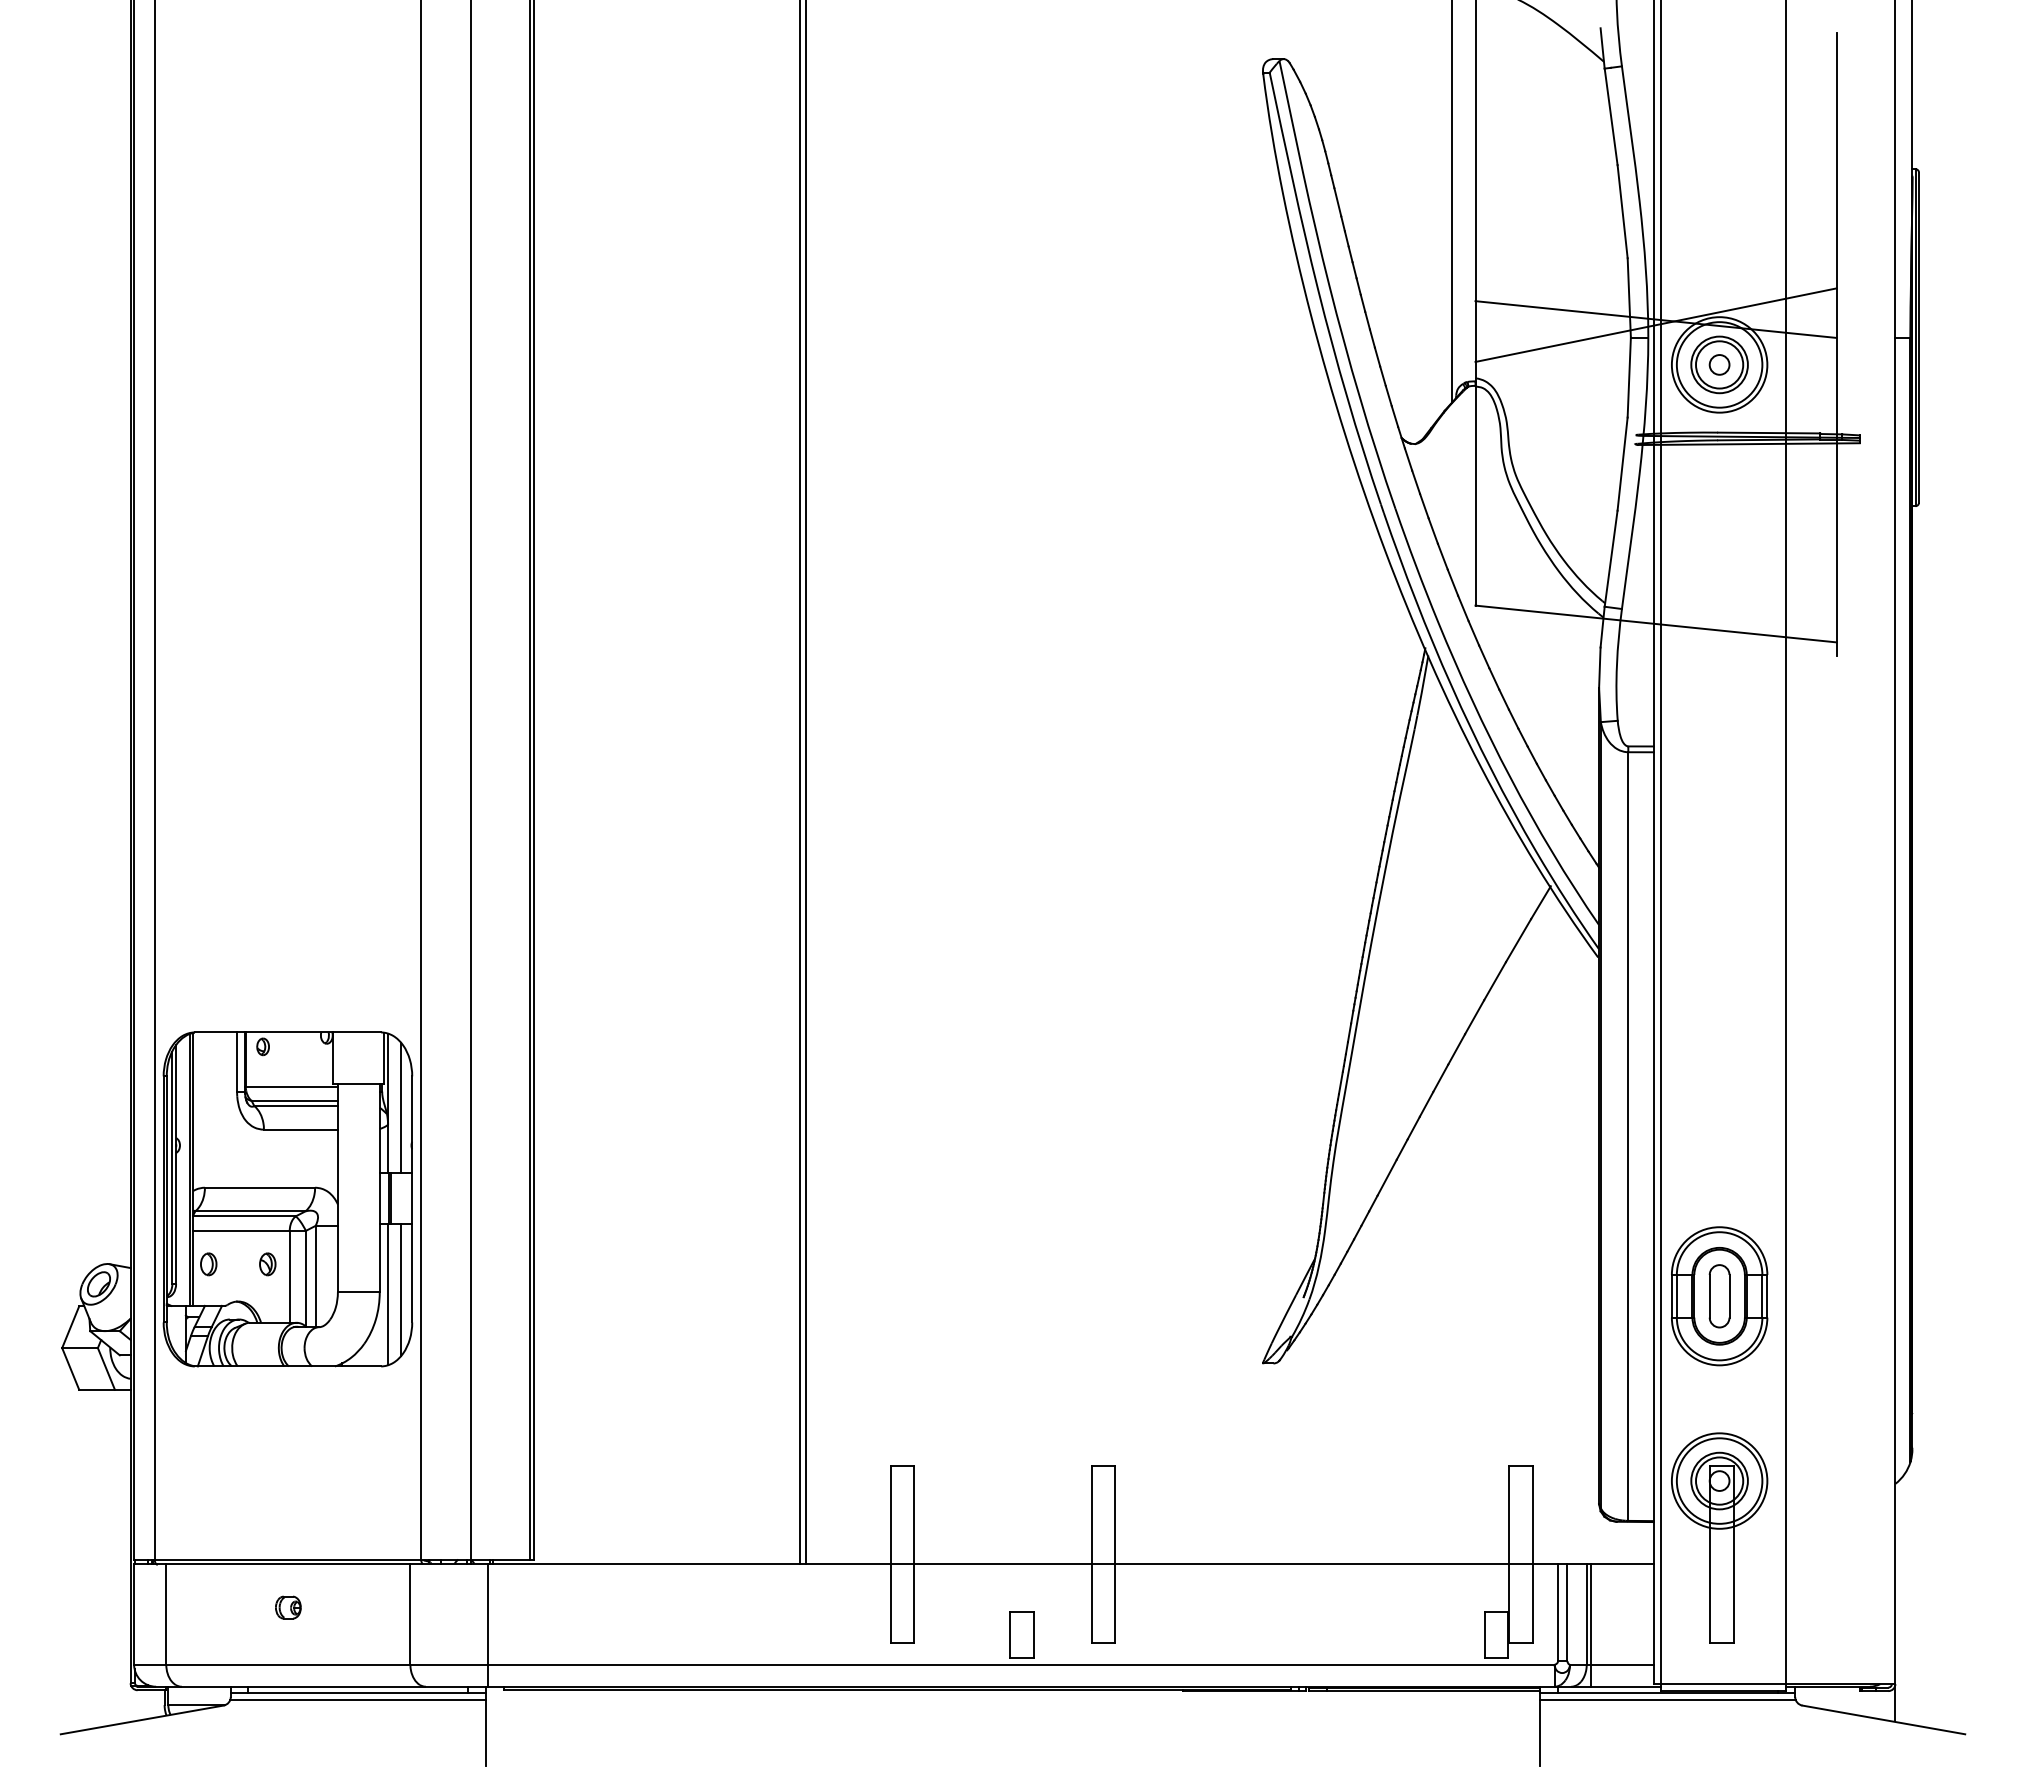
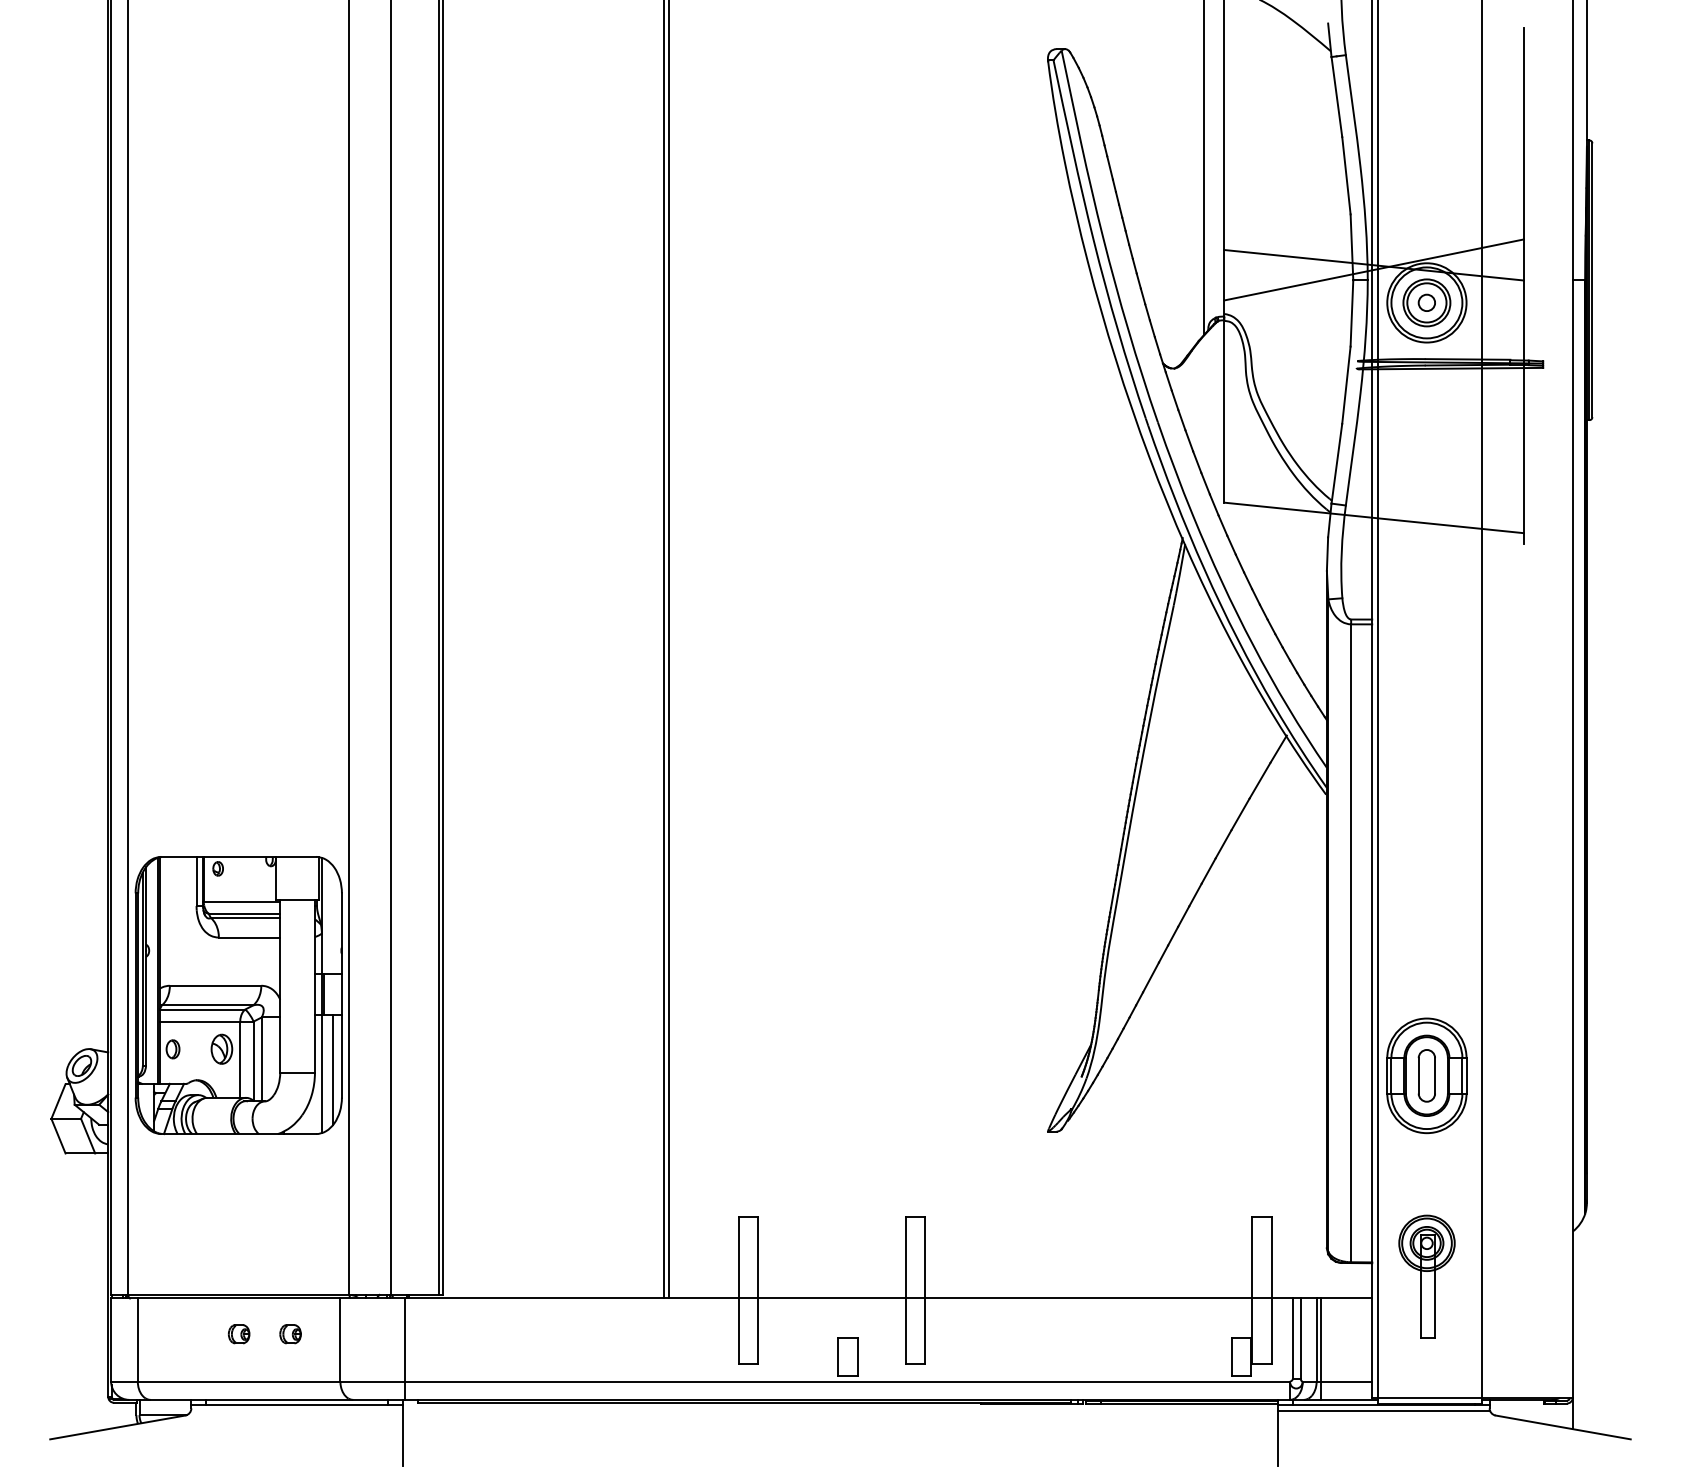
line: (401, 1108) -> (333, 920), removed
part: (267, 1264) -> (221, 1049), size x1.6
part: (1719, 1537) -> (1426, 1276), size x0.7
part: (350, 1607) -> (290, 1334), added
line: (357, 1699) -> (296, 1410), removed

